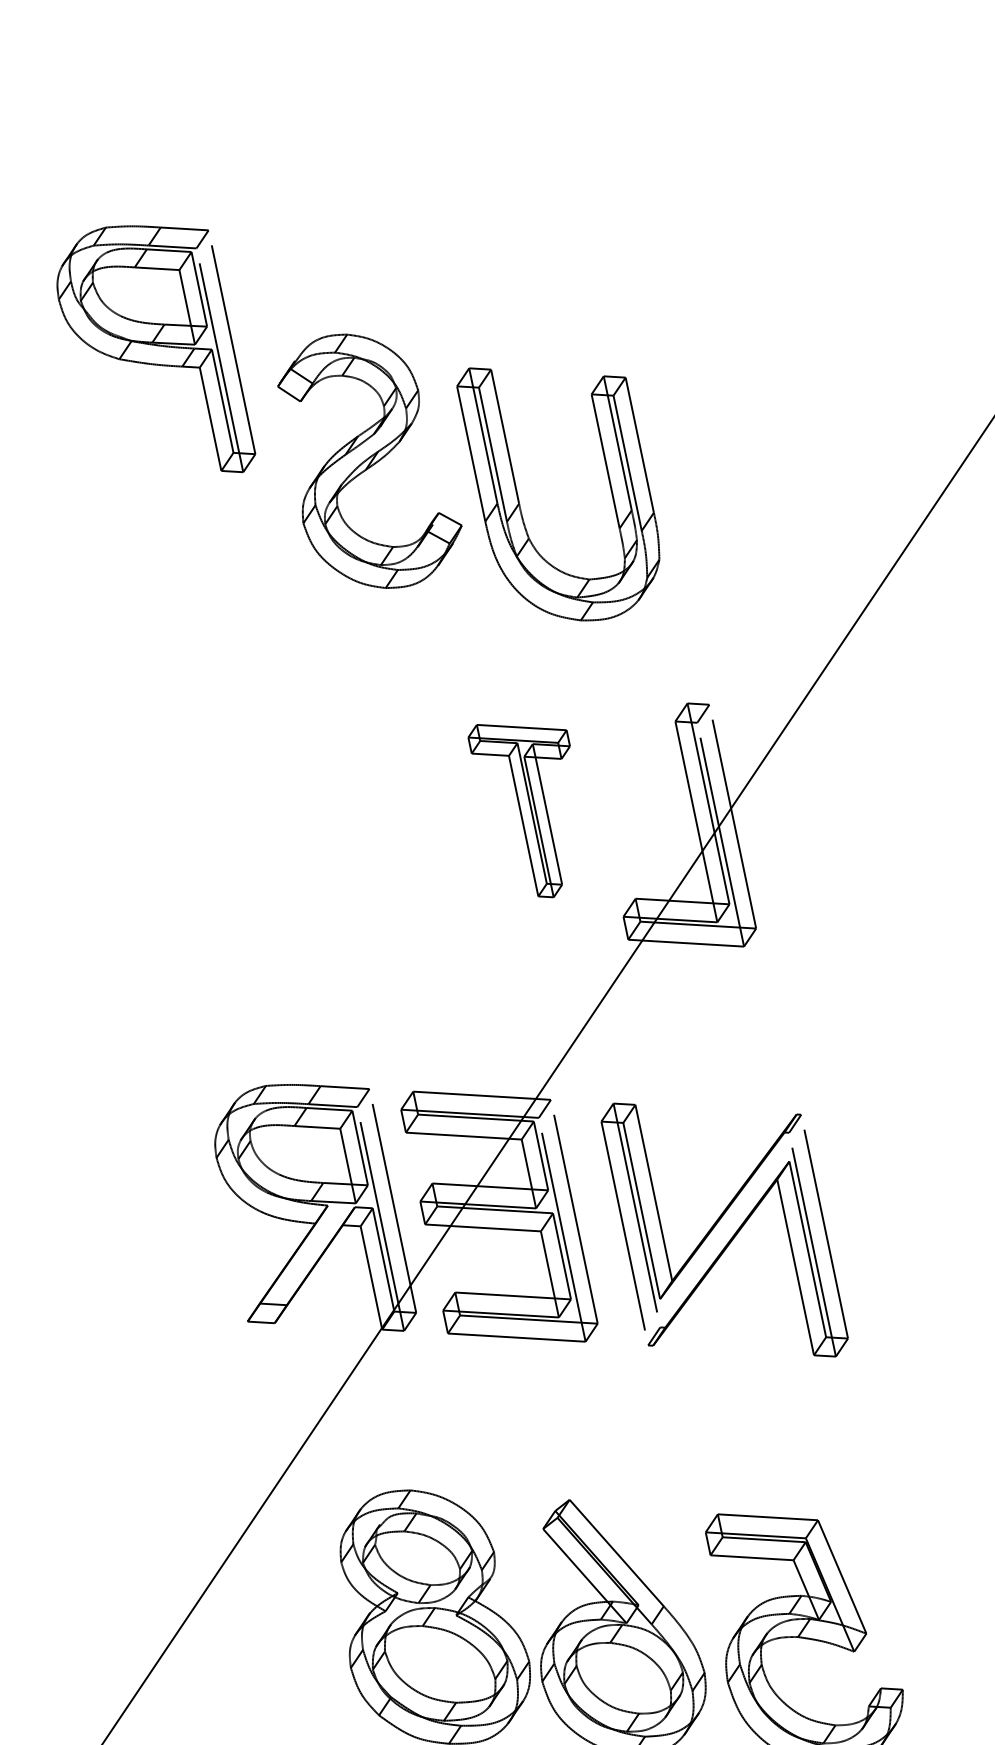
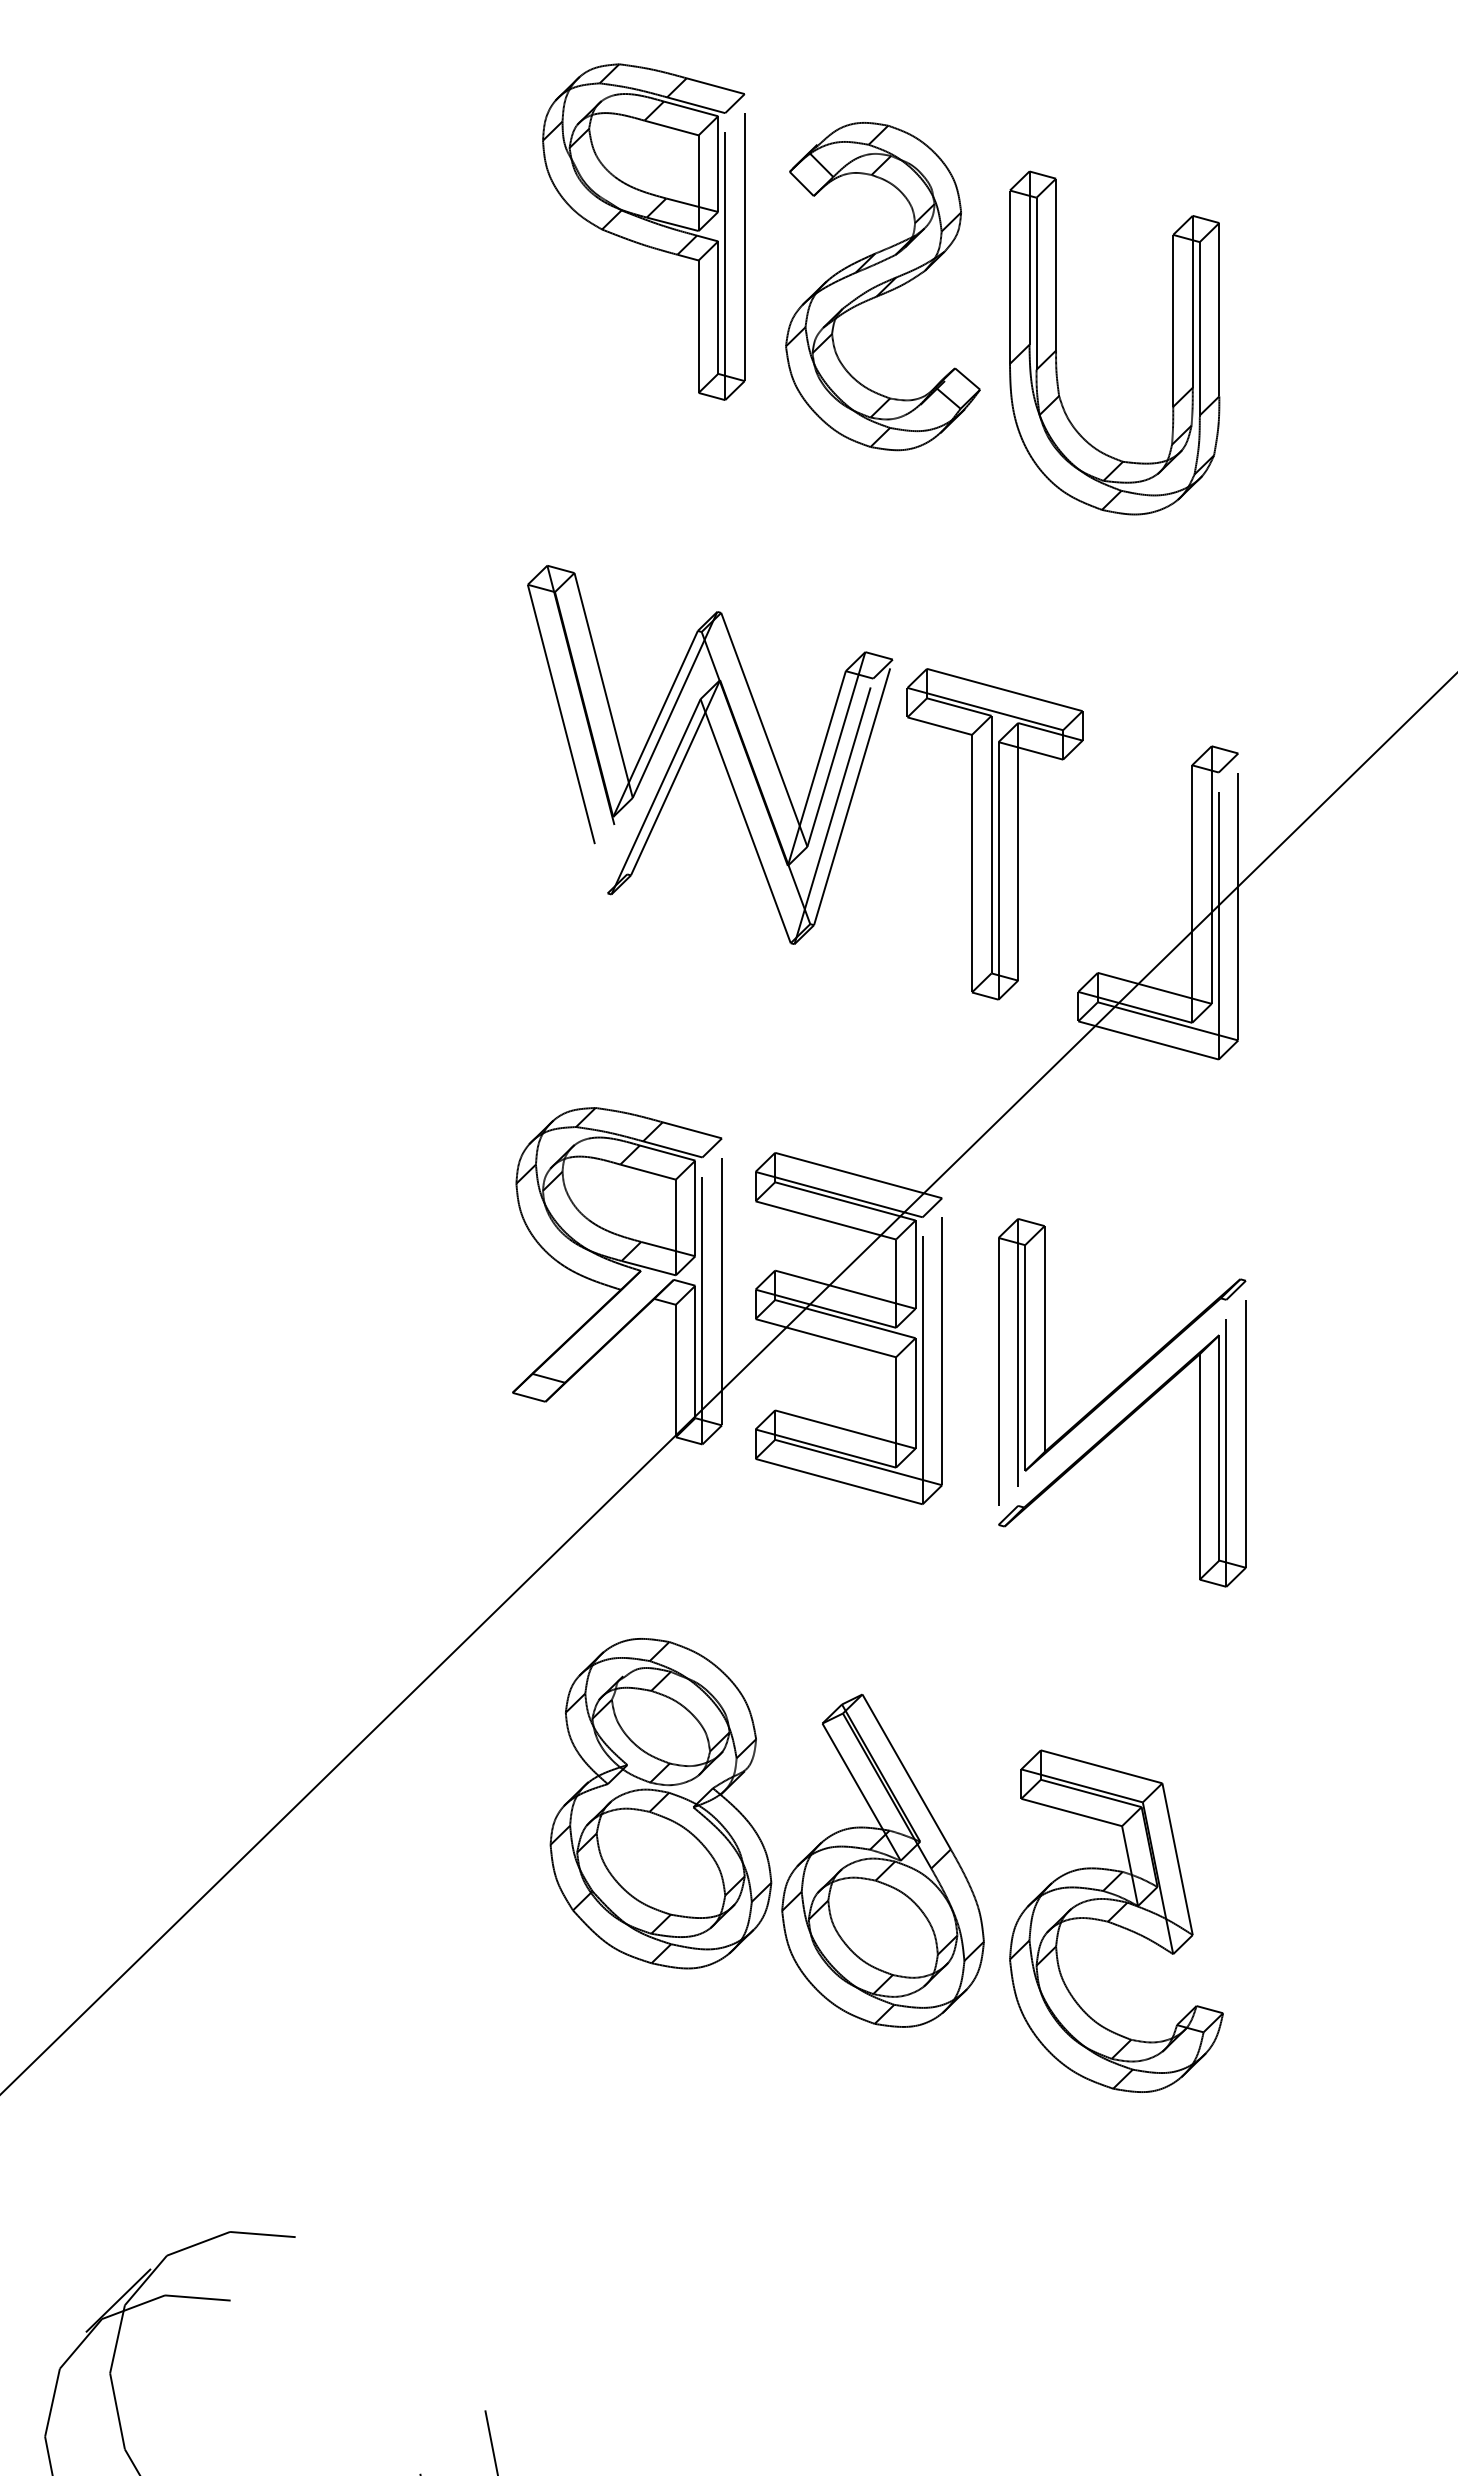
part: (152, 354) -> (643, 231), moved
part: (368, 460) -> (882, 286), moved
part: (518, 497) -> (1056, 342), moved
part: (303, 787) -> (718, 750), added
part: (532, 807) -> (994, 834), size x1.43

